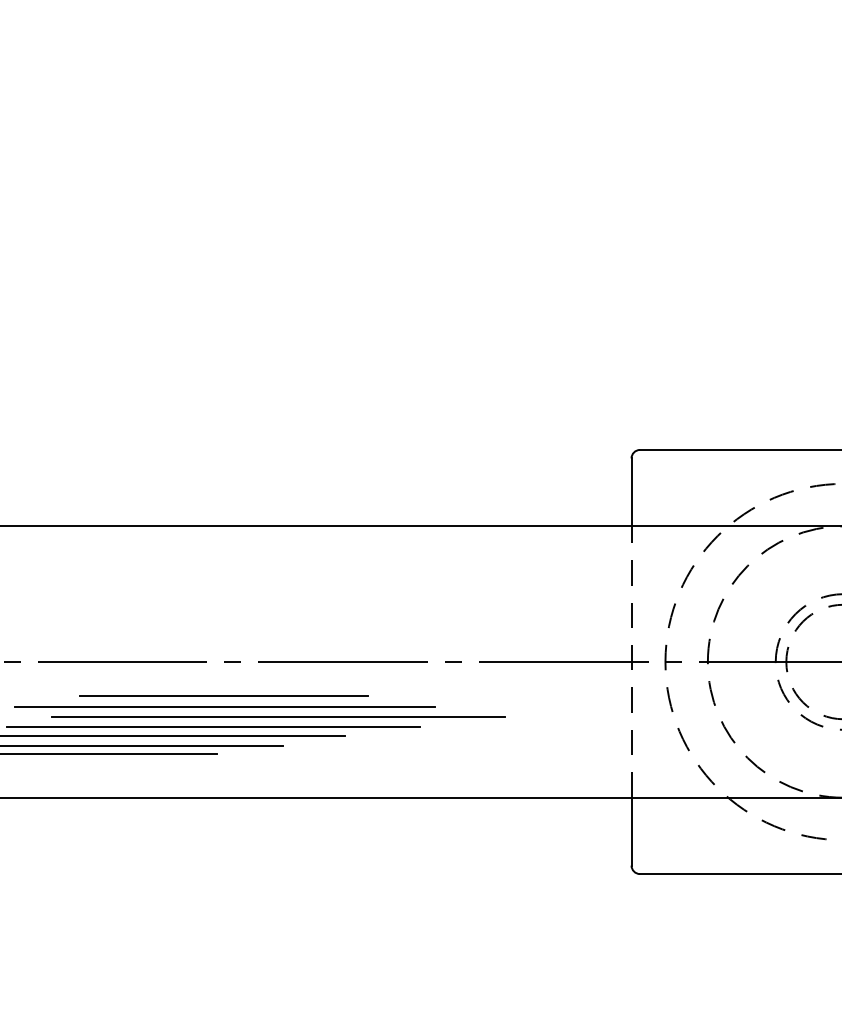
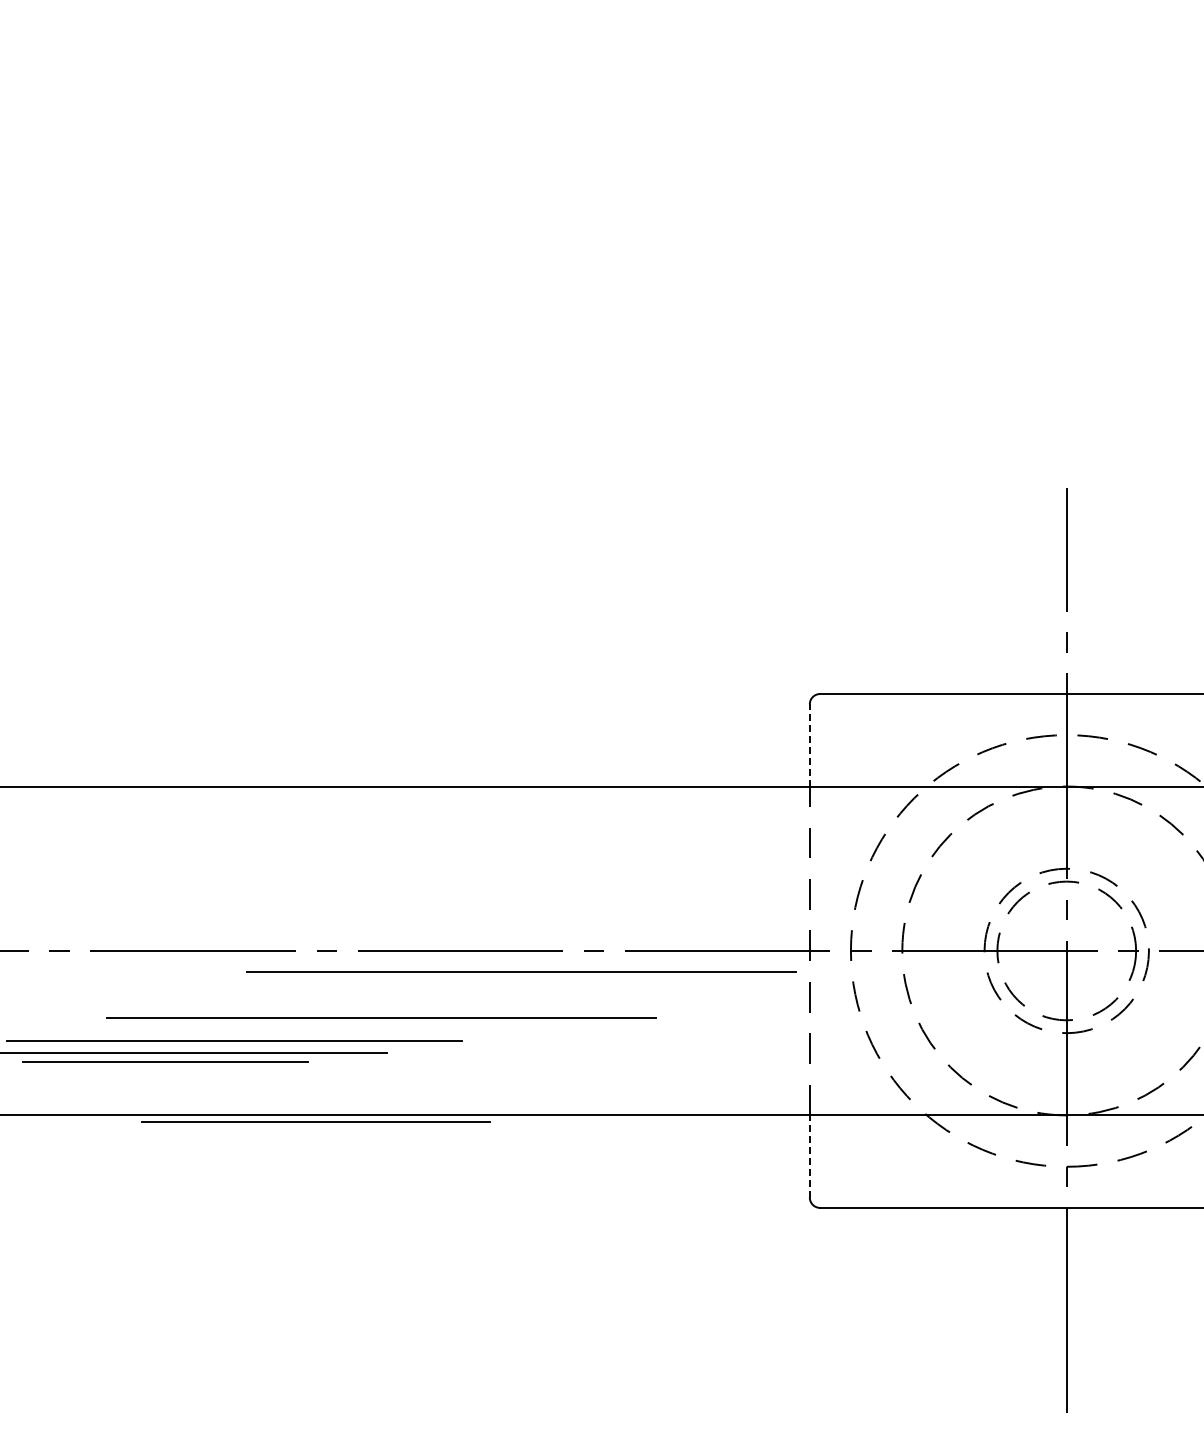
line: (631, 491) -> (809, 744), solid -> dashed
line: (393, 678) -> (521, 971), added
line: (223, 695) -> (315, 1121), moved
line: (224, 707) -> (316, 1005), removed
line: (213, 726) -> (303, 1029), removed
line: (631, 831) -> (809, 1156), solid -> dashed

